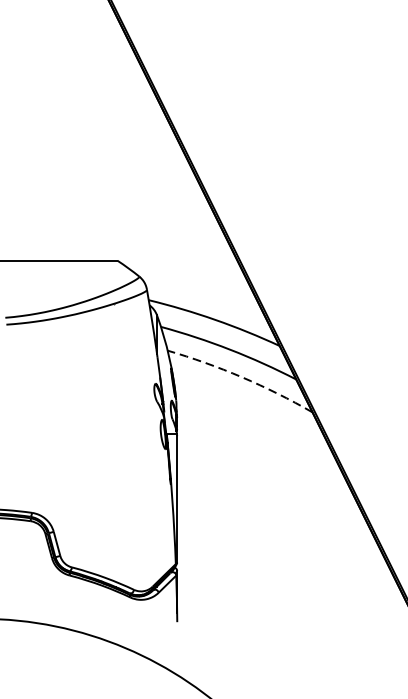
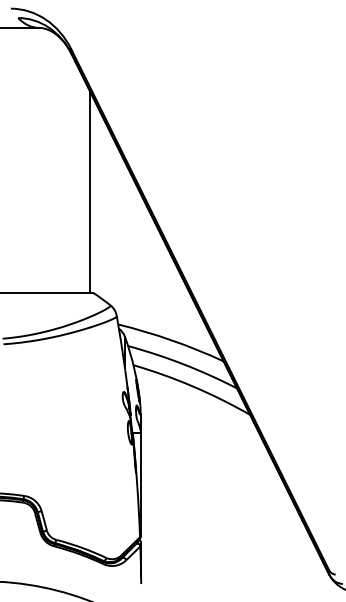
line: (114, 135) -> (90, 191), added
arc: (242, 377) -> (193, 386), dashed -> solid

